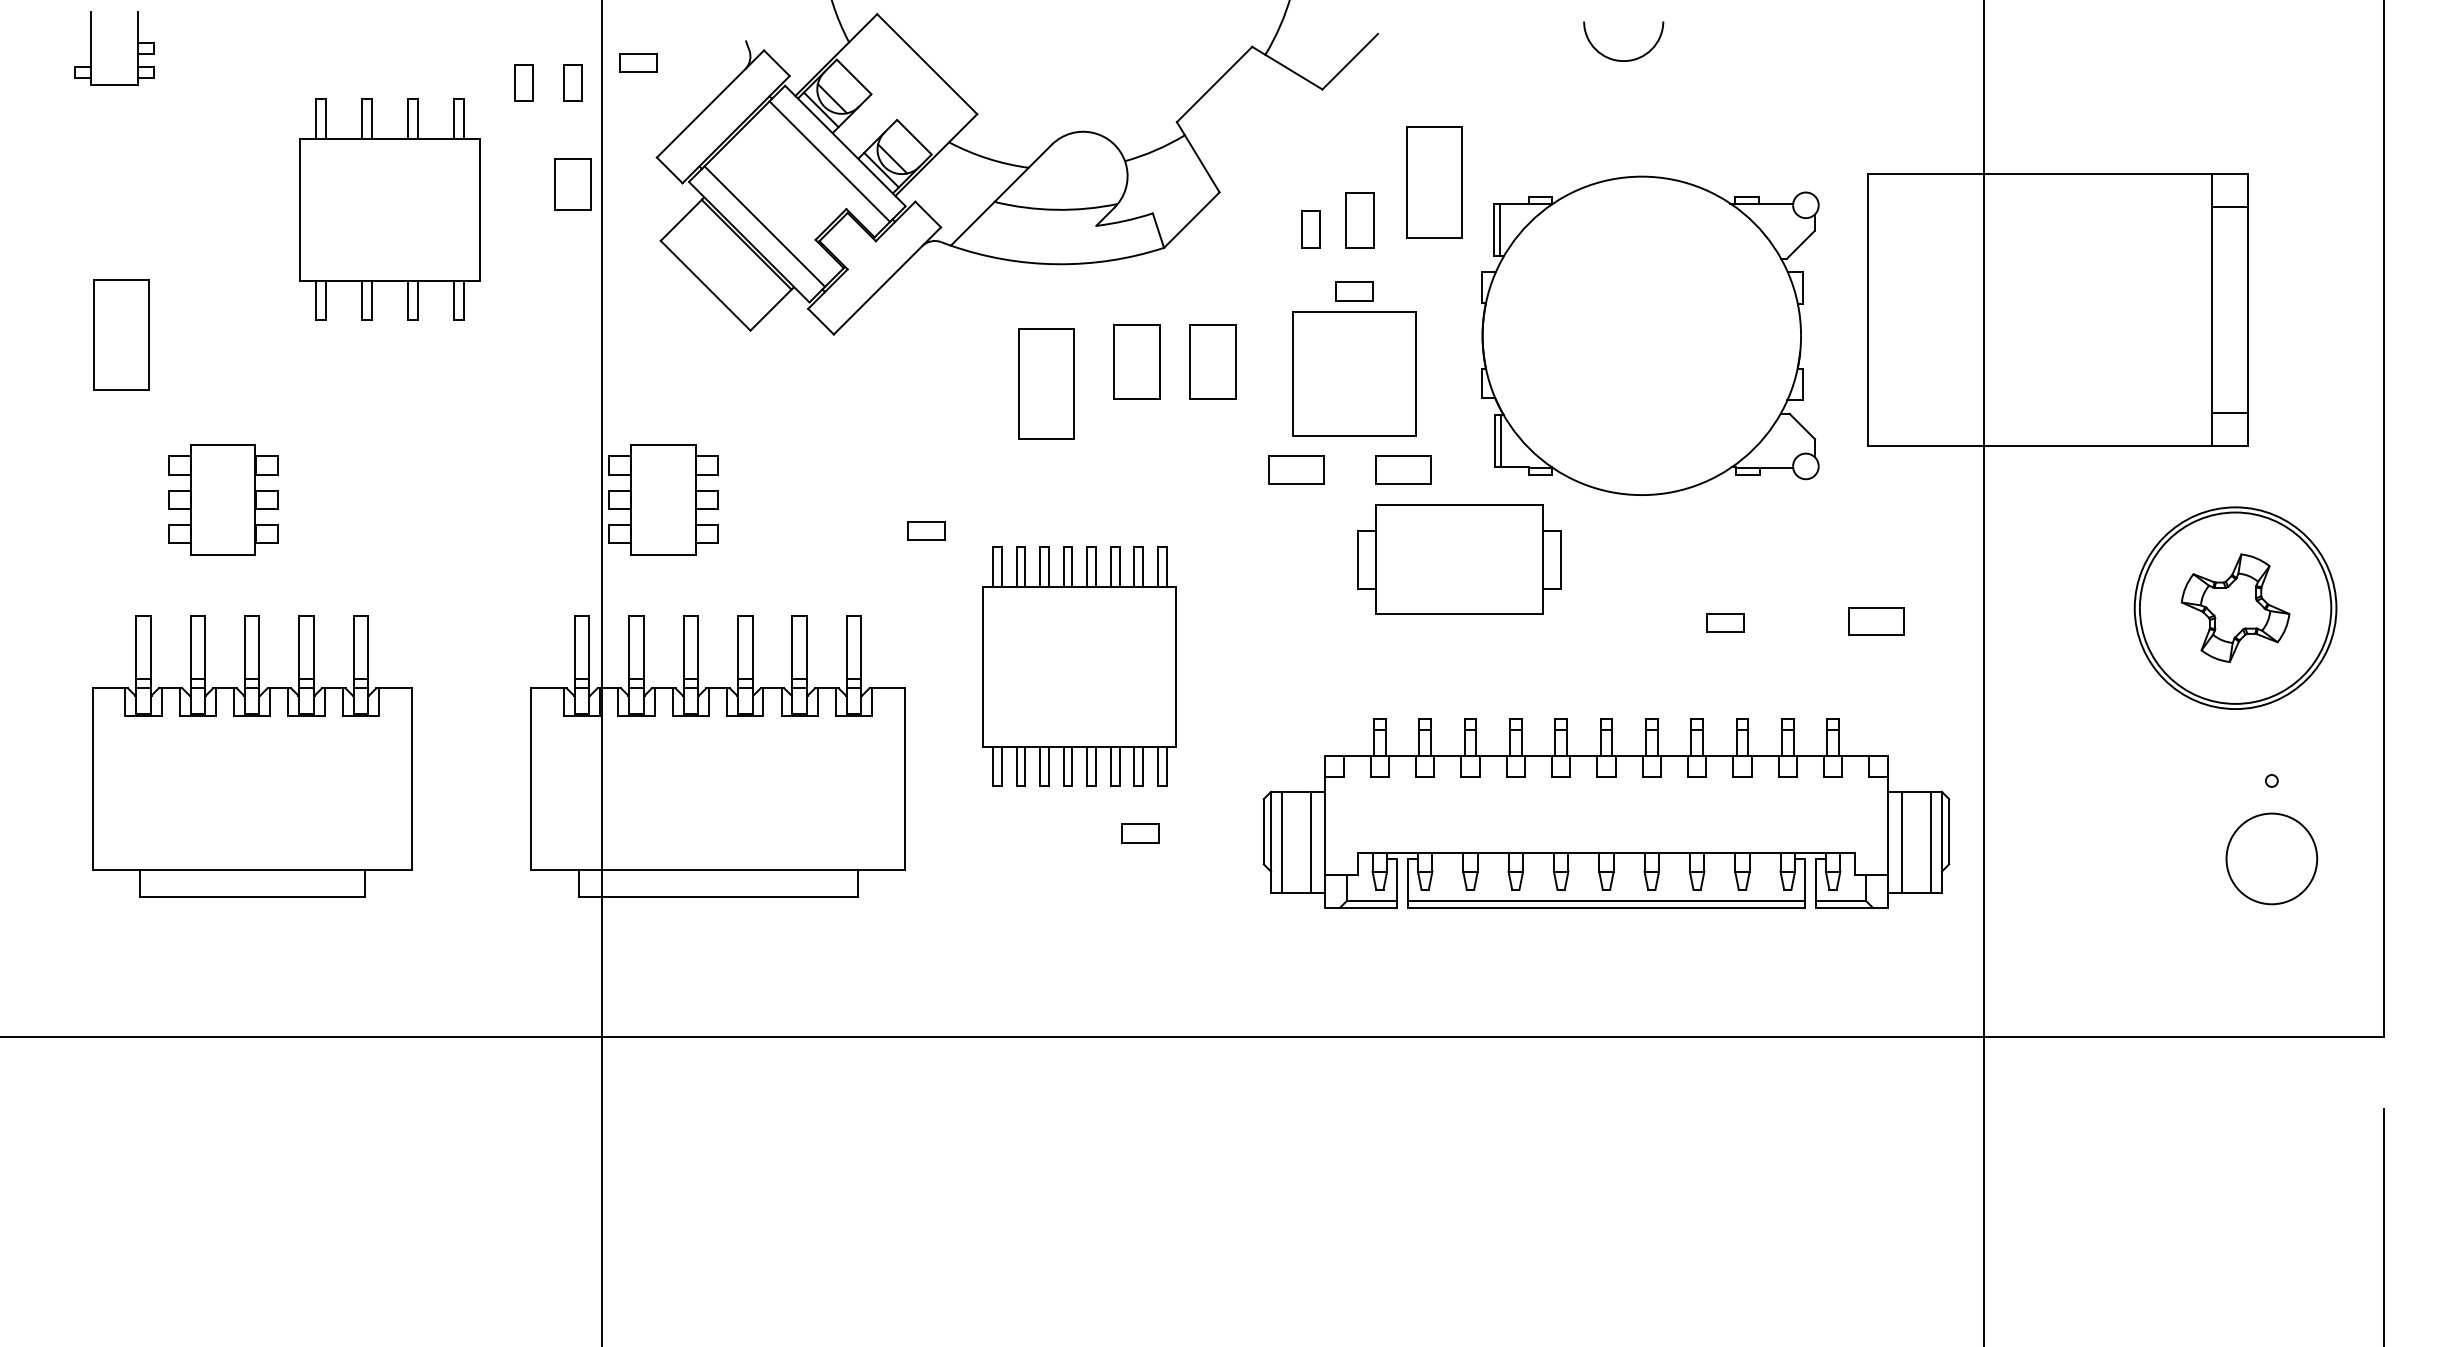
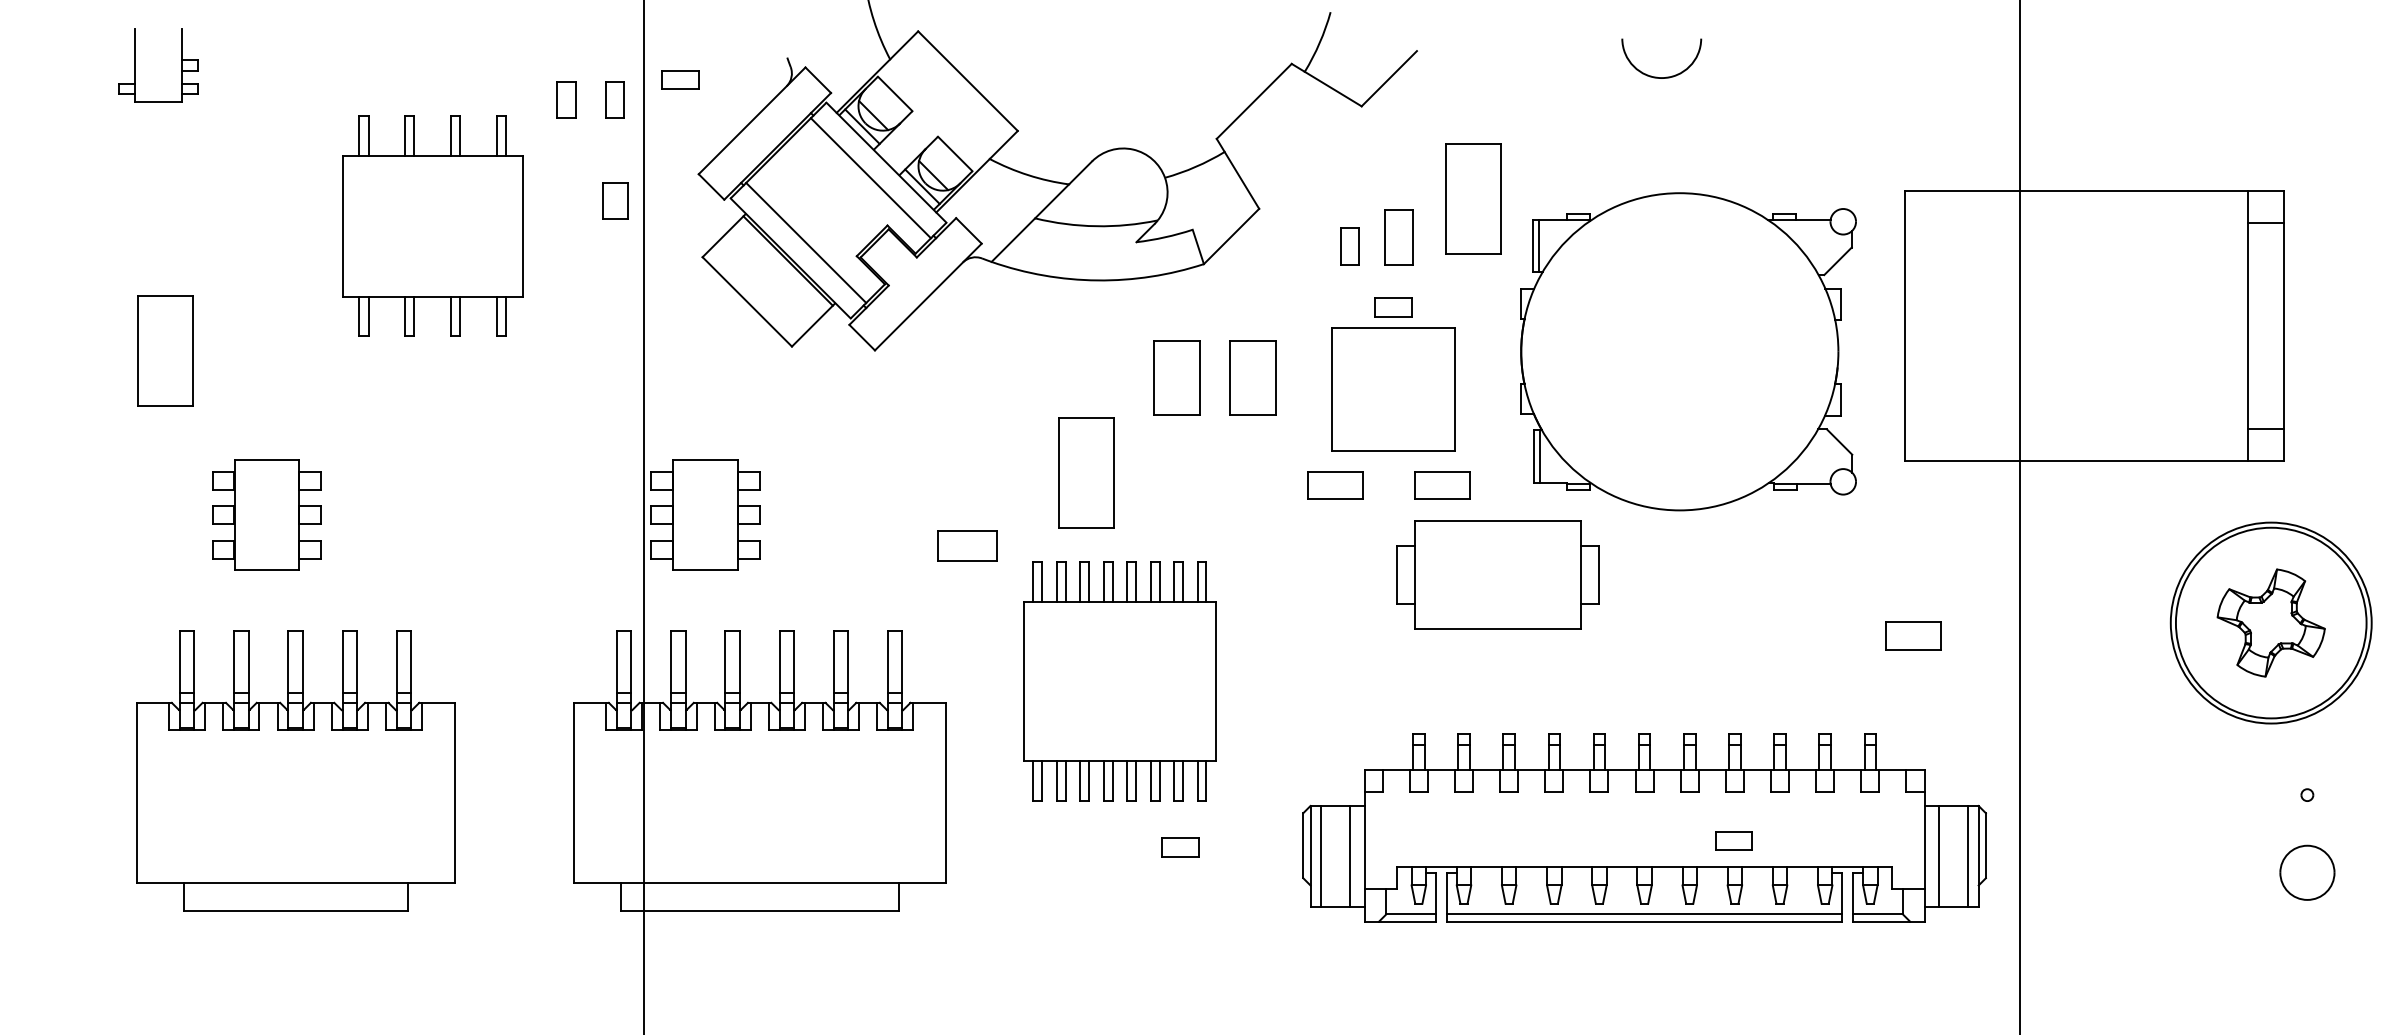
part: (572, 184) -> (614, 201), size x0.7
part: (1046, 383) -> (1086, 472), moved
part: (926, 530) -> (967, 545), size x1.6
part: (1725, 622) -> (1734, 840), moved
part: (2271, 858) -> (2307, 872), size x0.6

